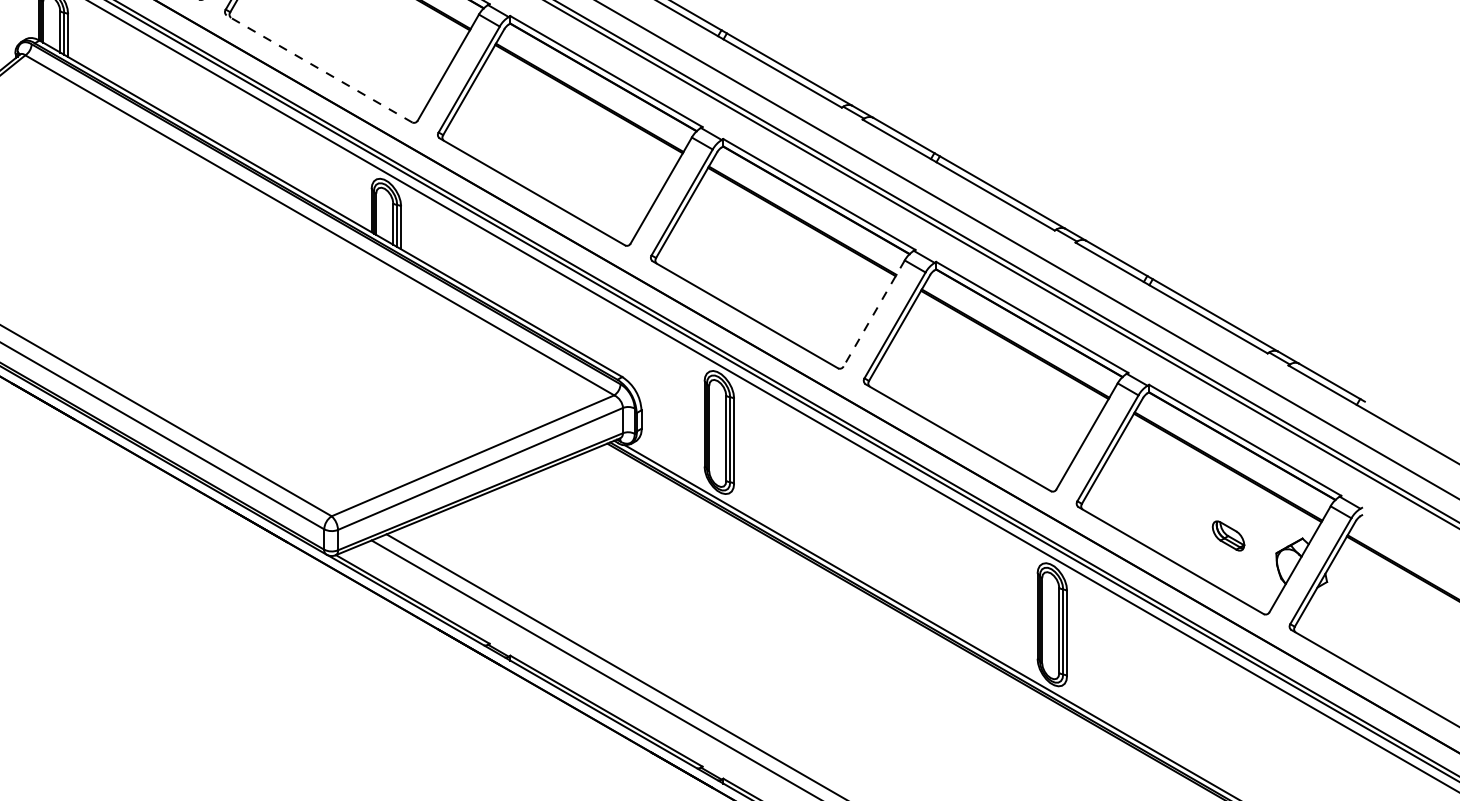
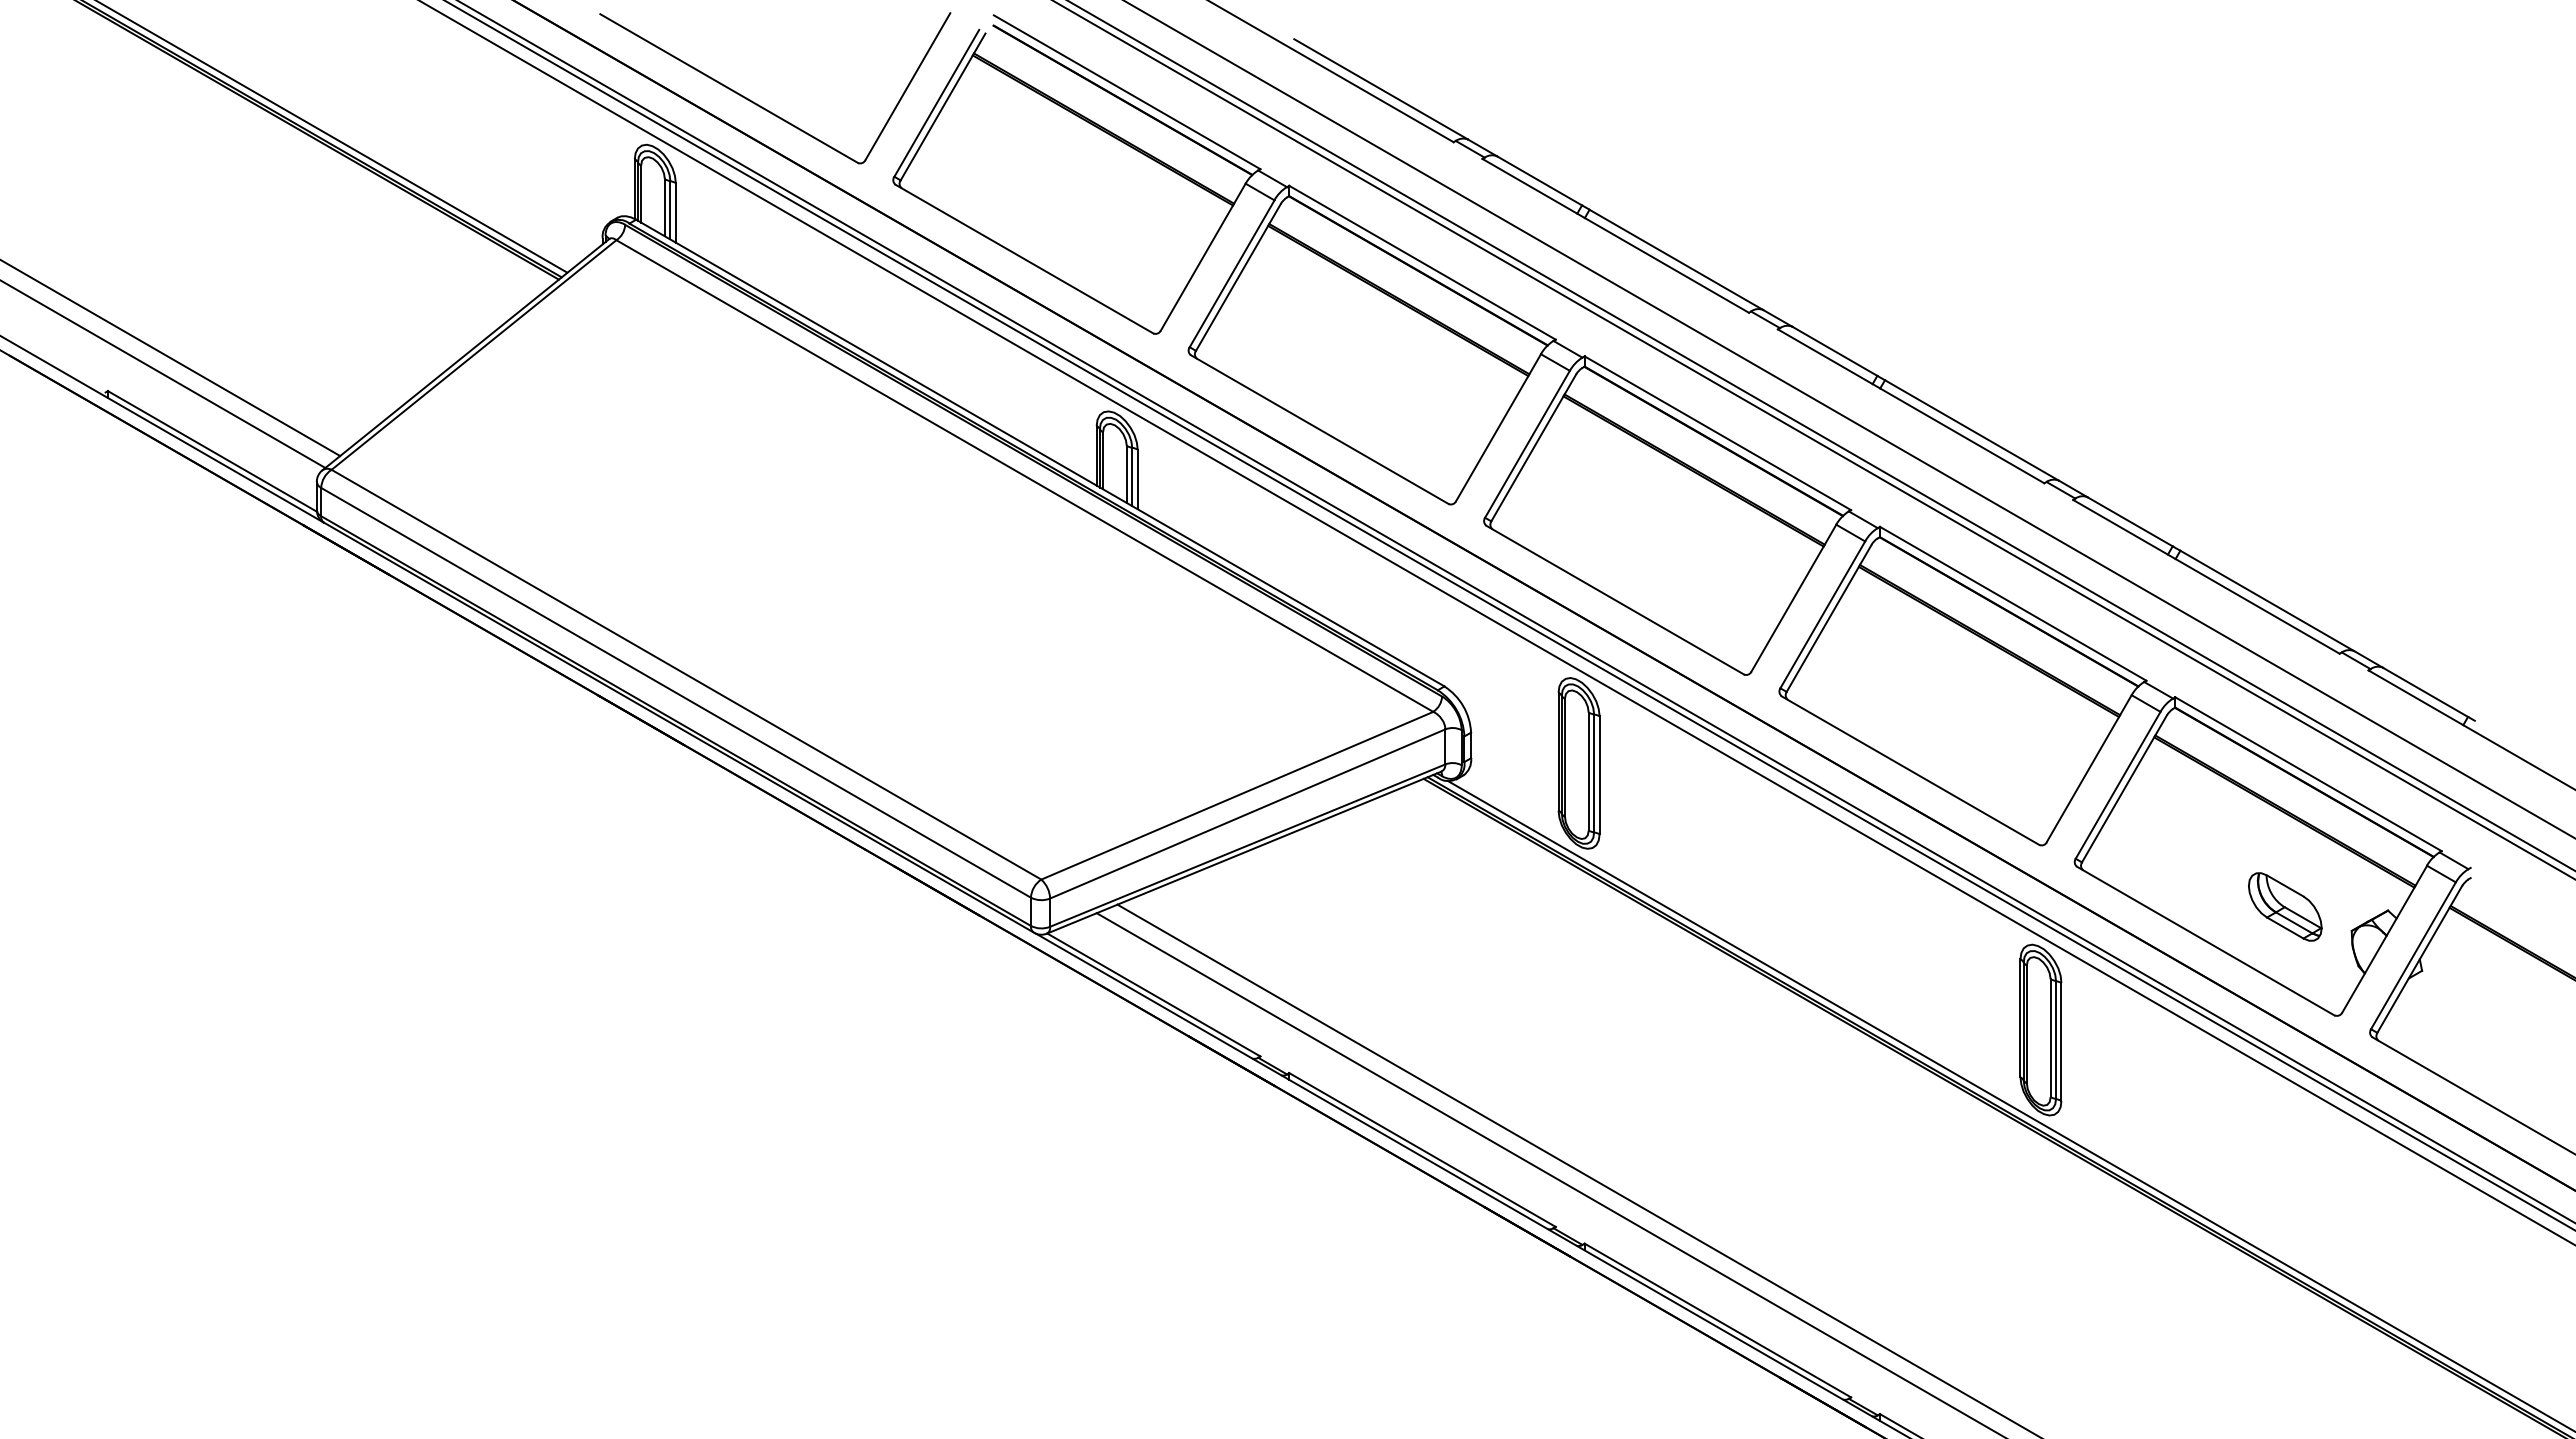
line: (319, 69) -> (1024, 259), dashed -> solid
line: (873, 313) -> (1793, 598), dashed -> solid
part: (1228, 535) -> (2285, 906), size x1.67

